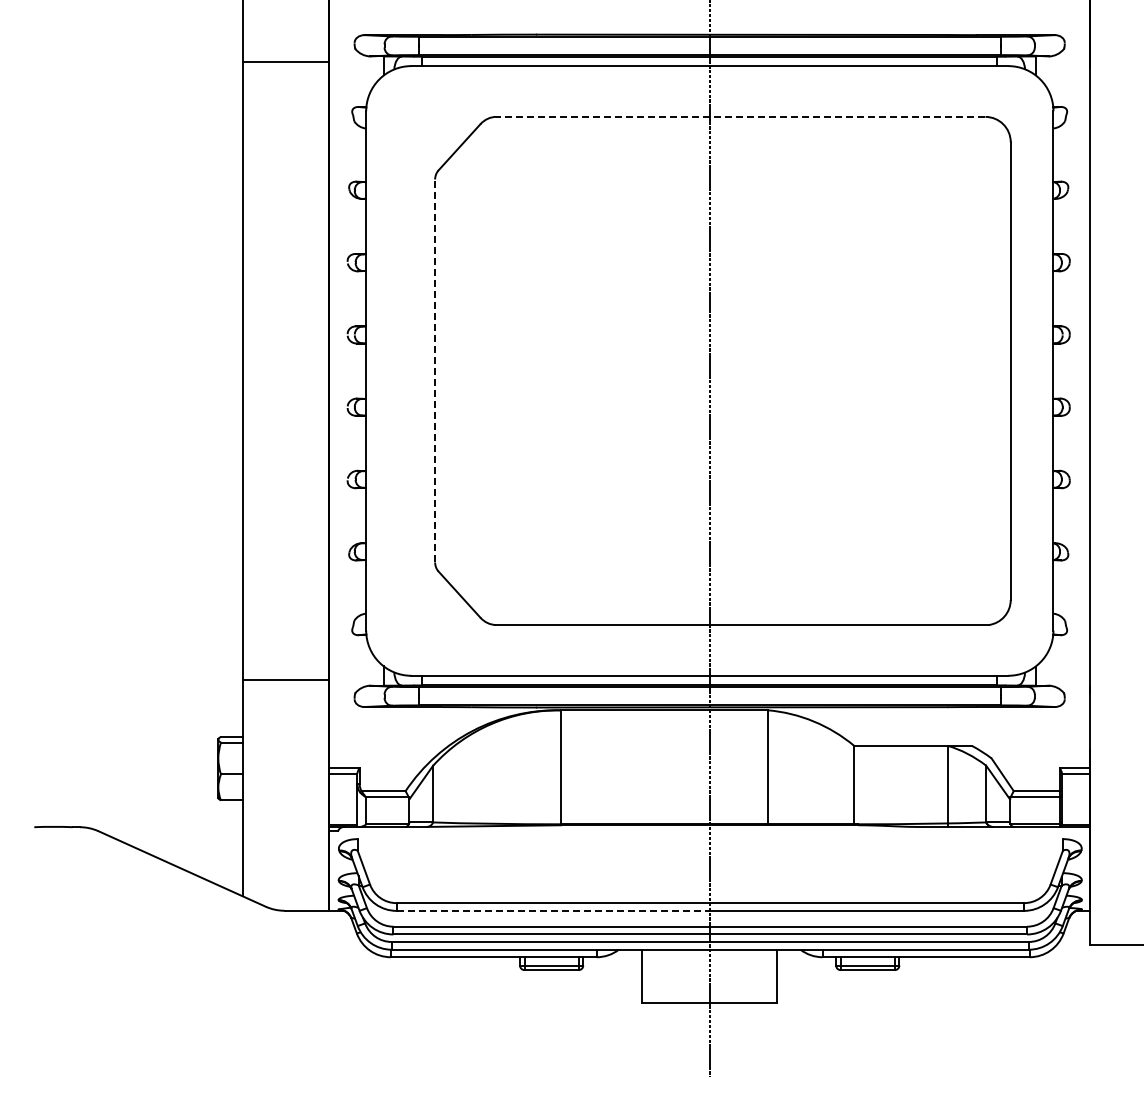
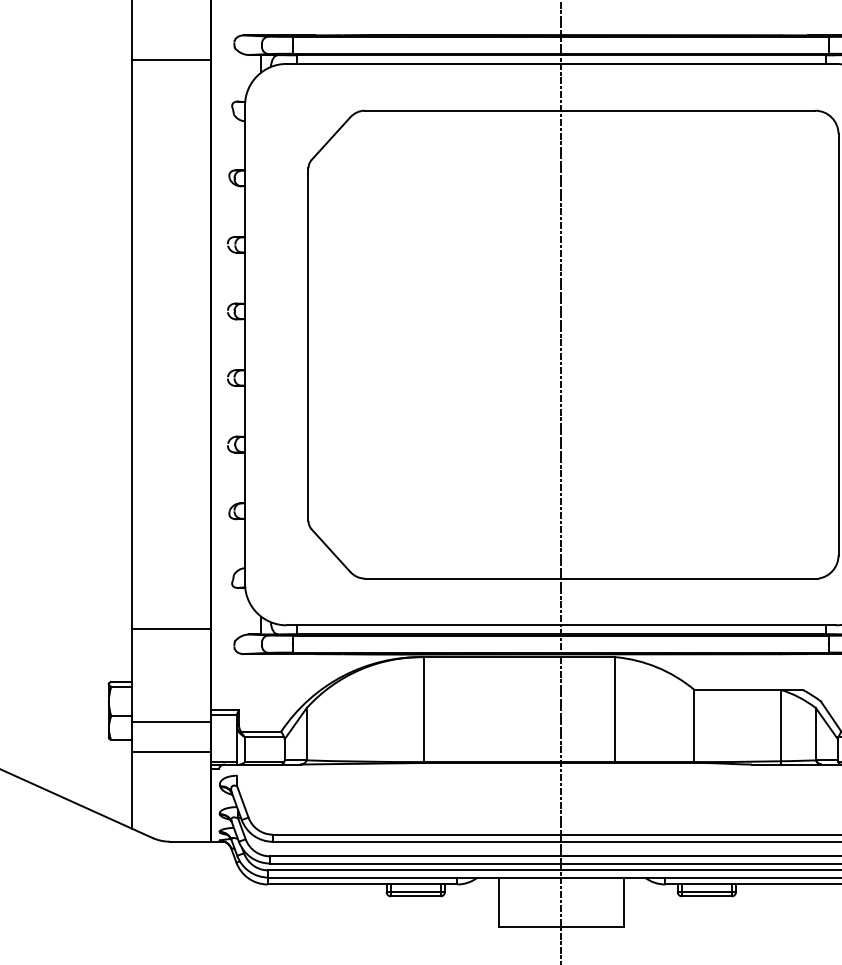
line: (740, 116) -> (589, 110), dashed -> solid
line: (435, 370) -> (308, 344), dashed -> solid
line: (285, 780) -> (170, 721), added
line: (285, 813) -> (170, 752), added
line: (553, 910) -> (417, 841), dashed -> solid

